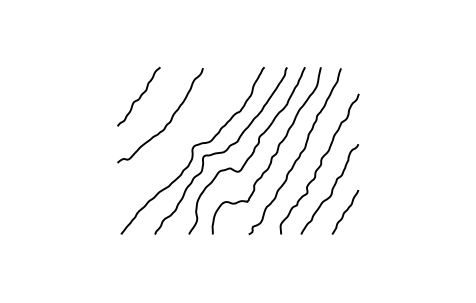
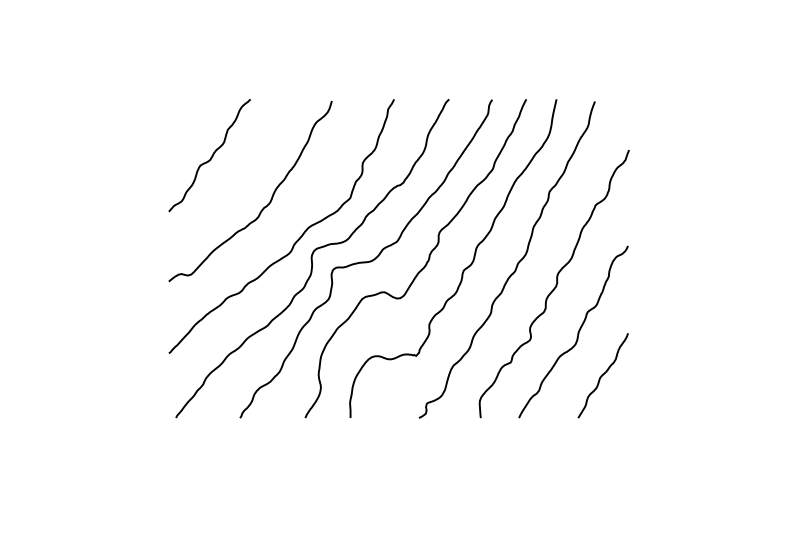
curve: (184, 140) -> (296, 238), added

